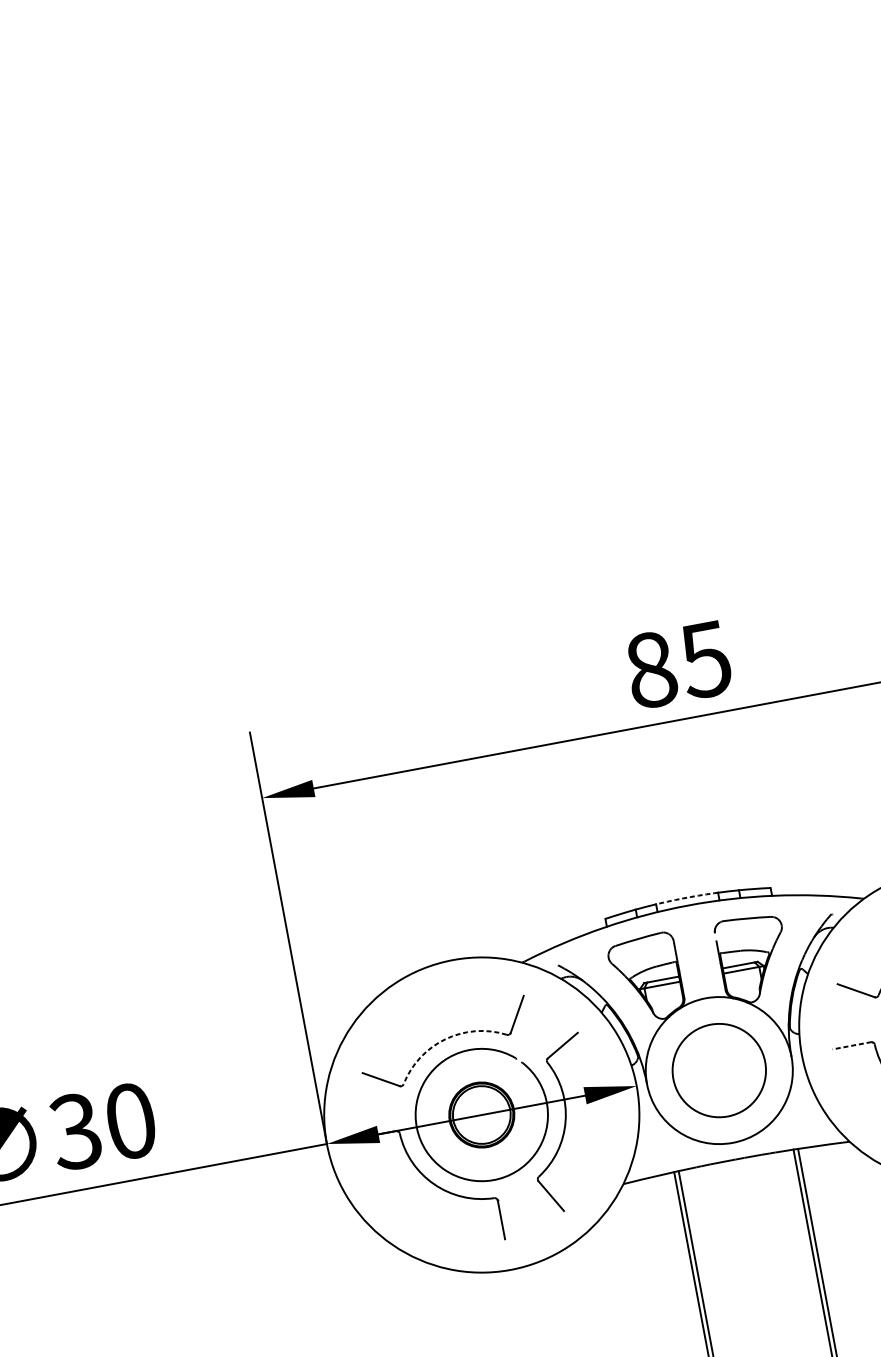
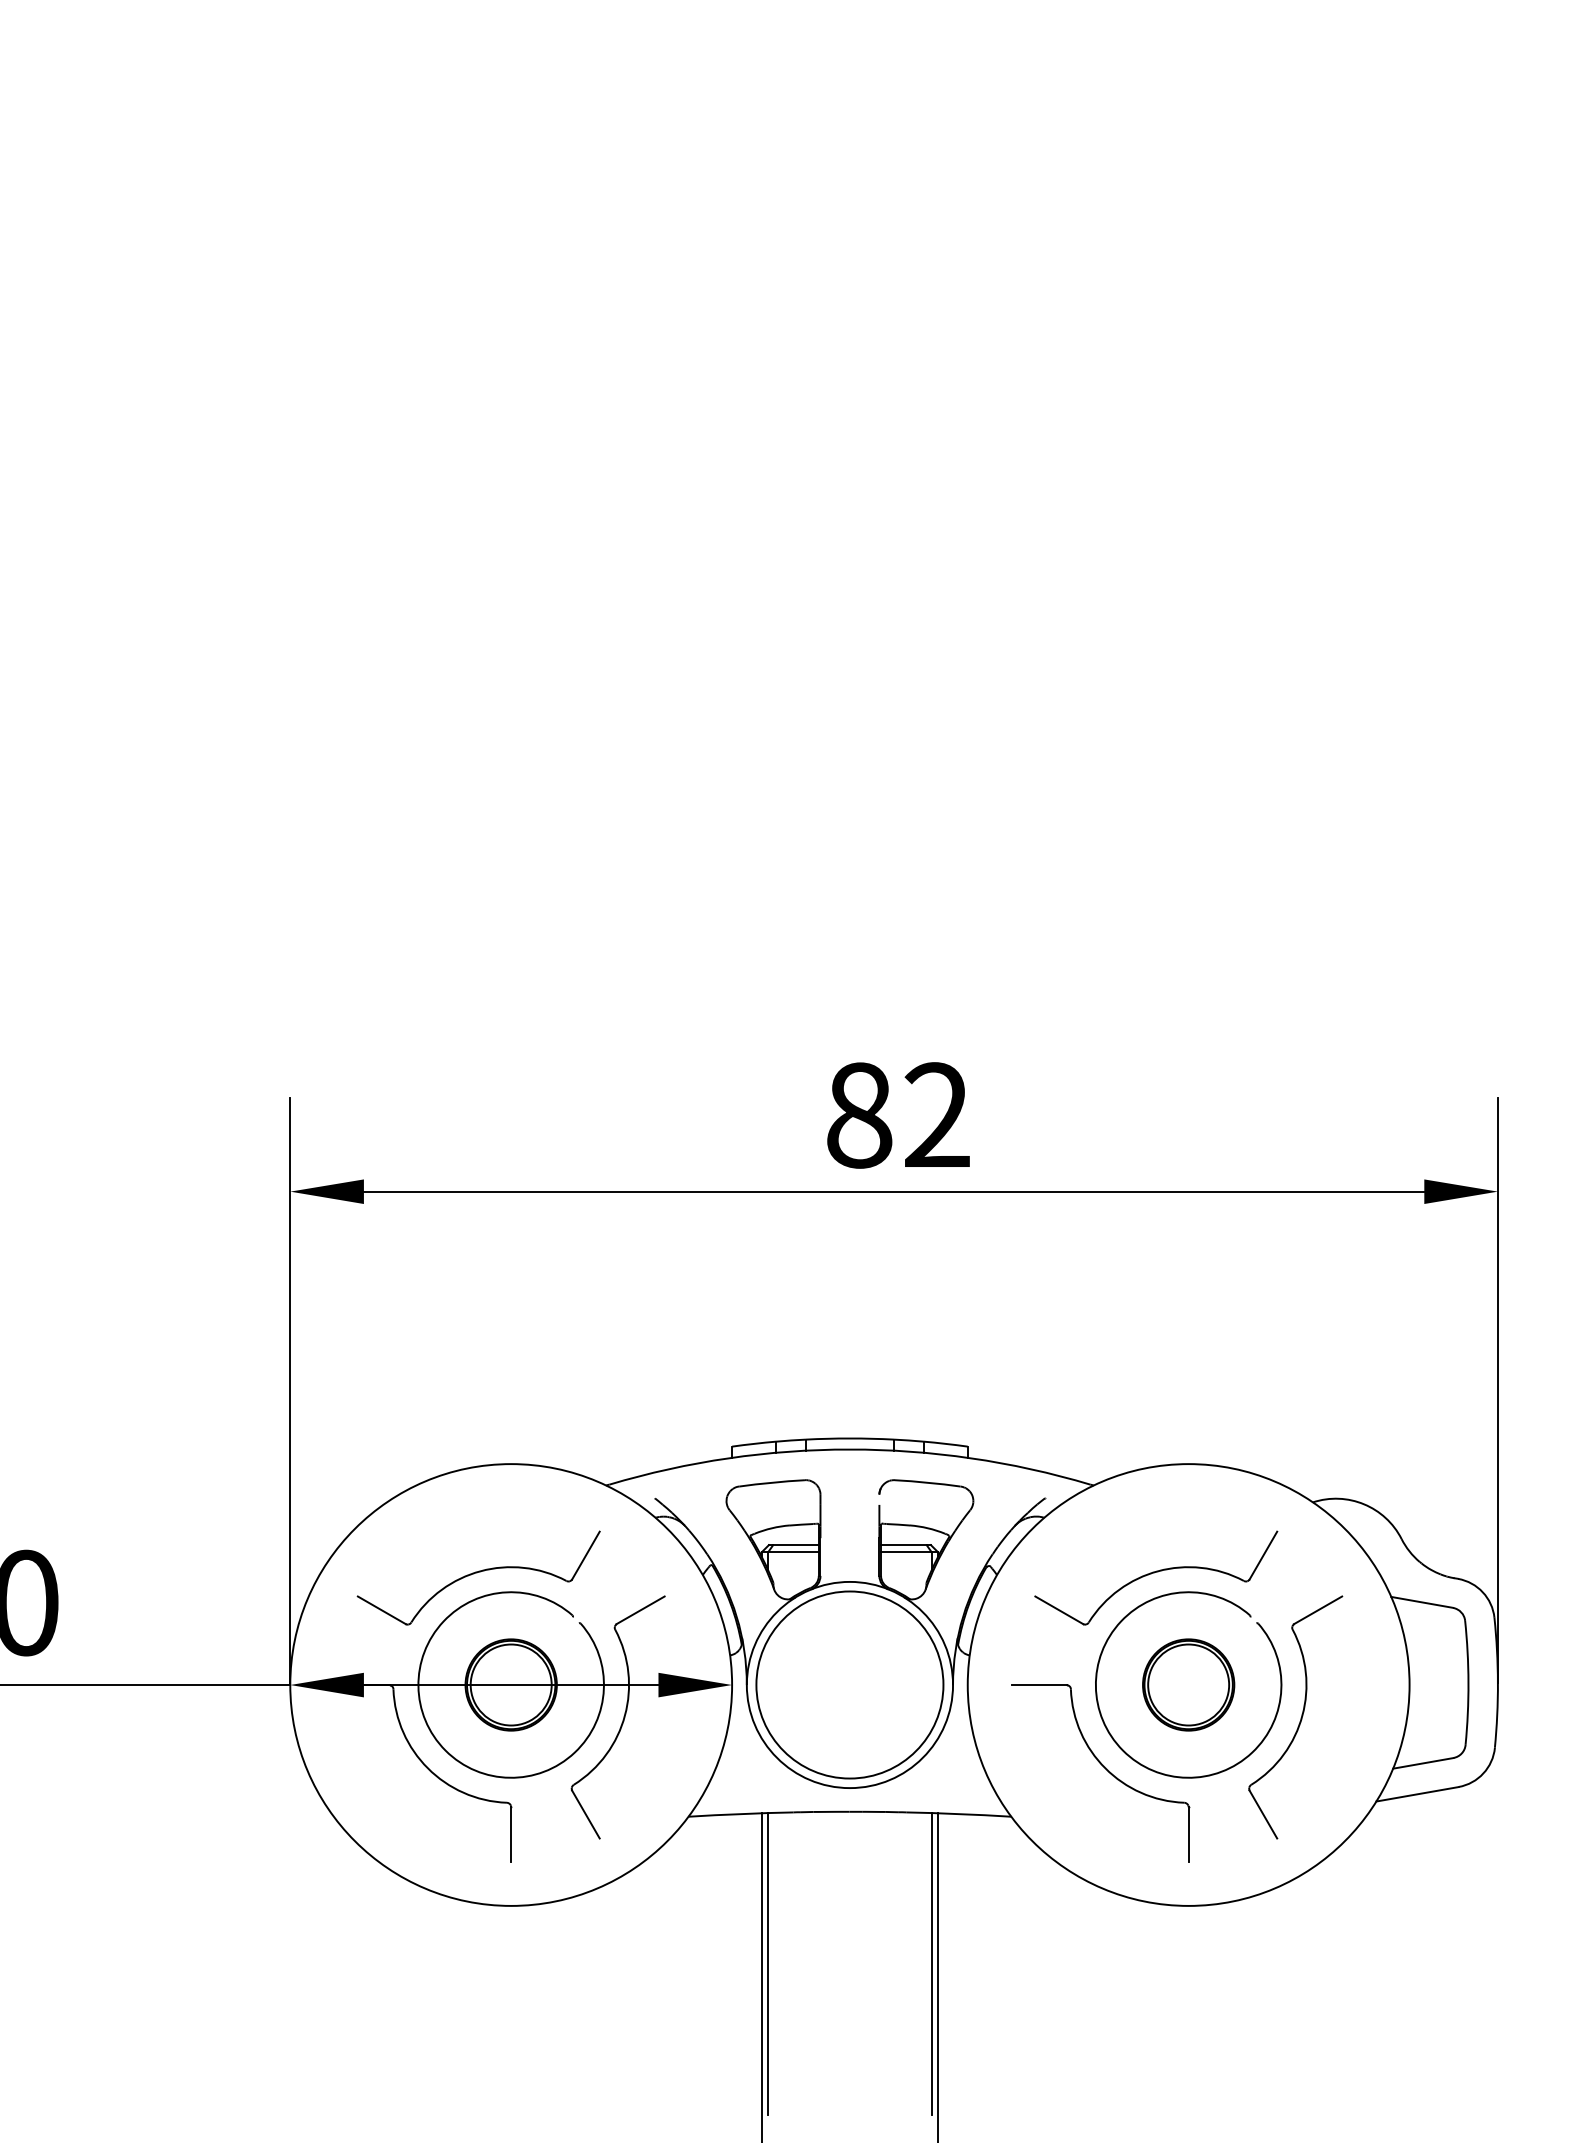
text: (704, 660) -> (935, 1115), 85 -> 82
arc: (686, 897) -> (849, 1438), dashed -> solid
arc: (445, 1039) -> (480, 1571), dashed -> solid
line: (852, 1046) -> (1039, 1685), dashed -> solid
circle: (718, 1070) -> (849, 1684), size x1.43

